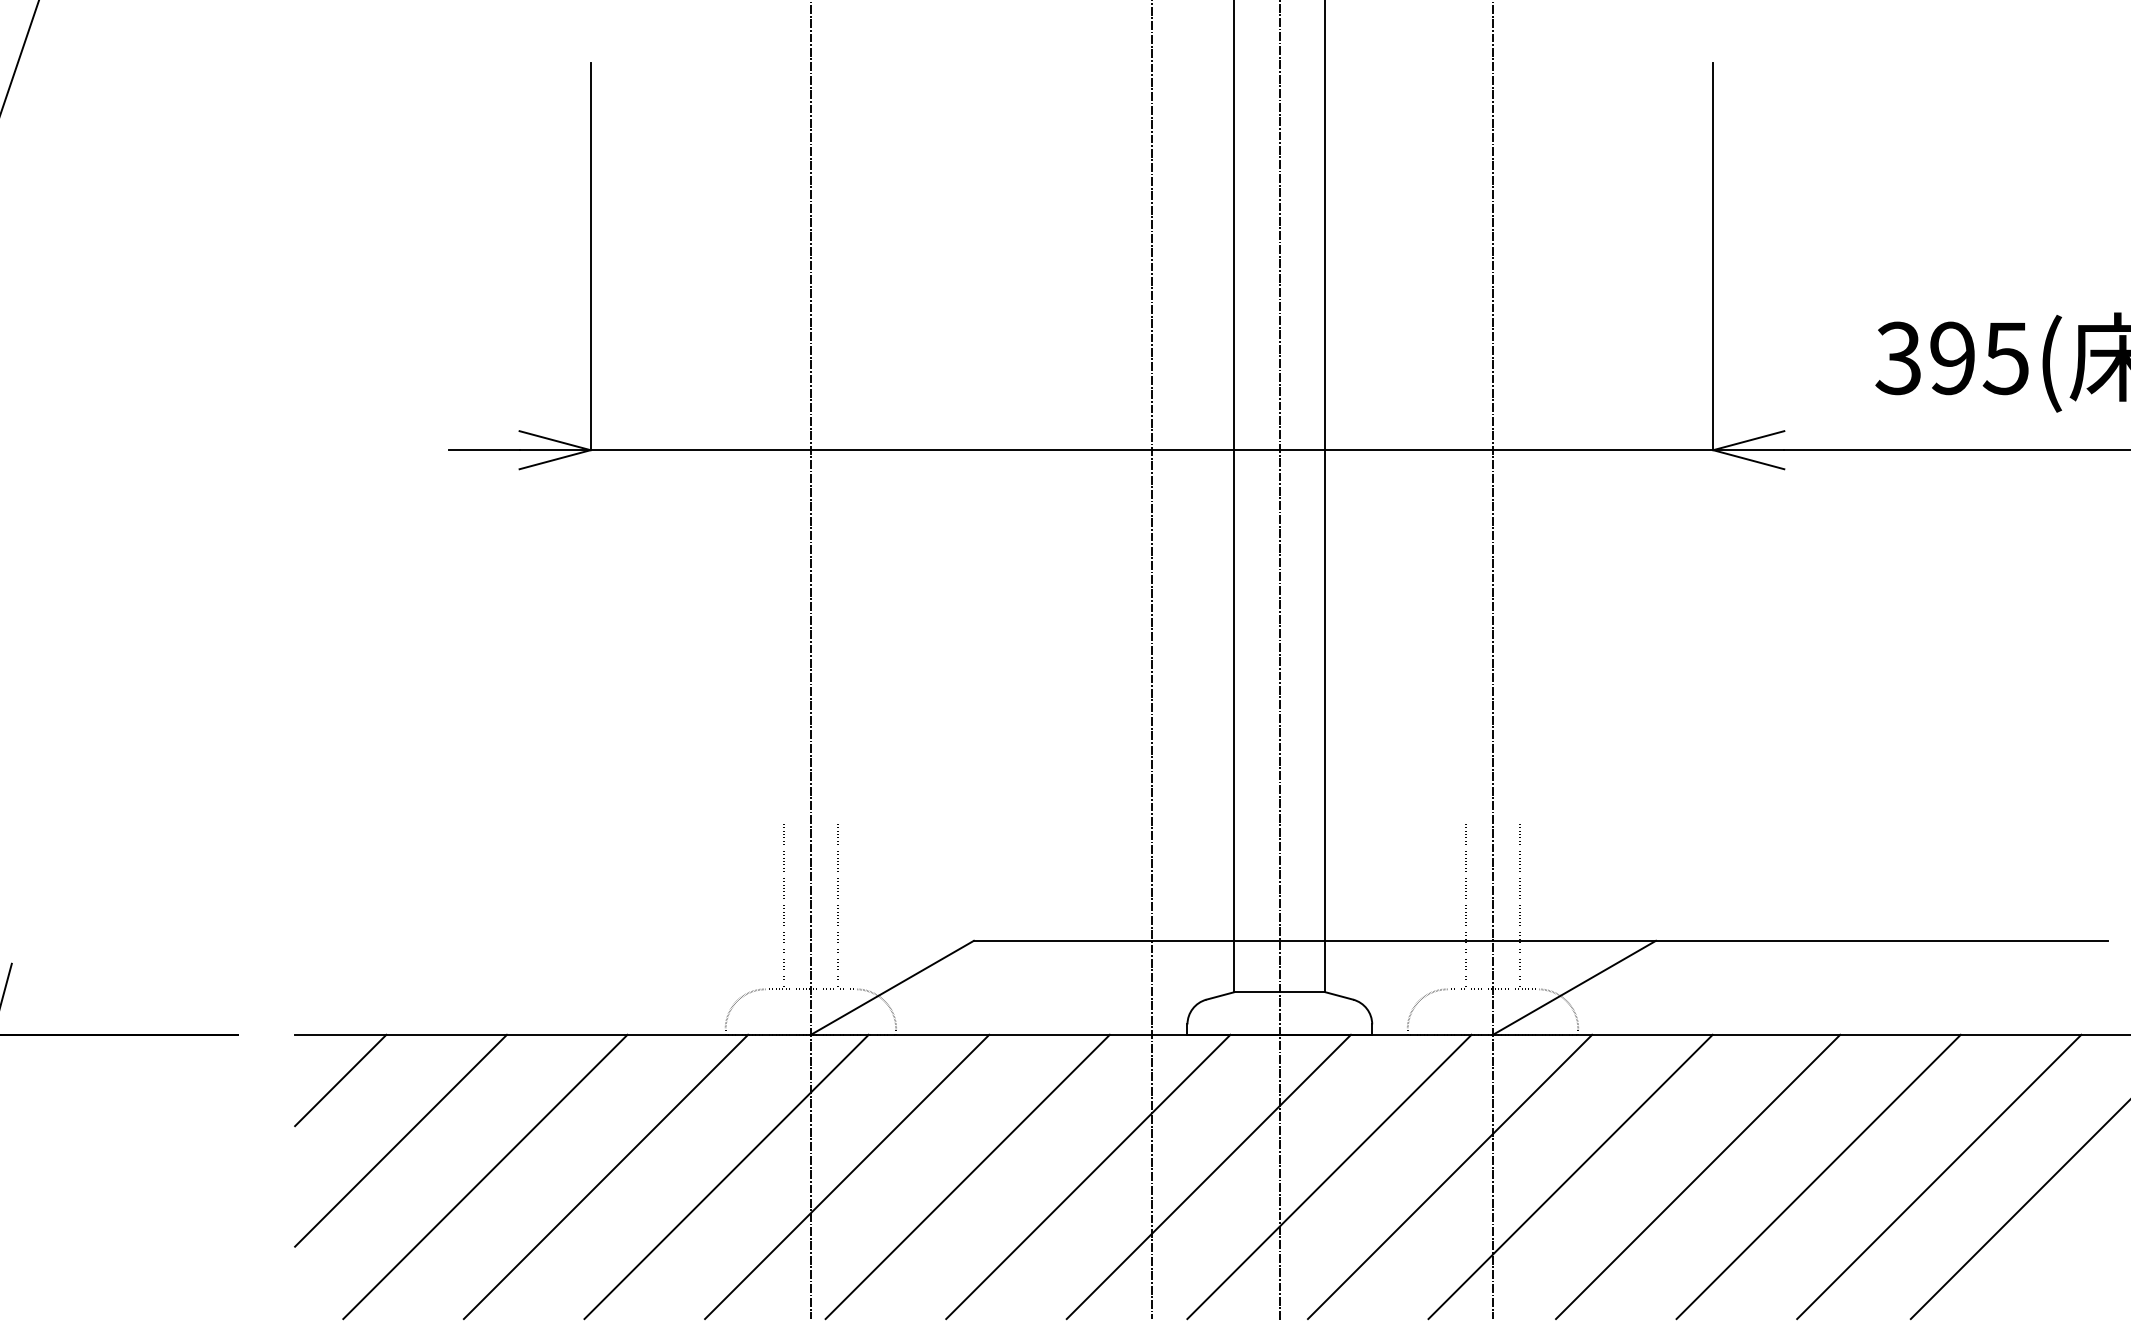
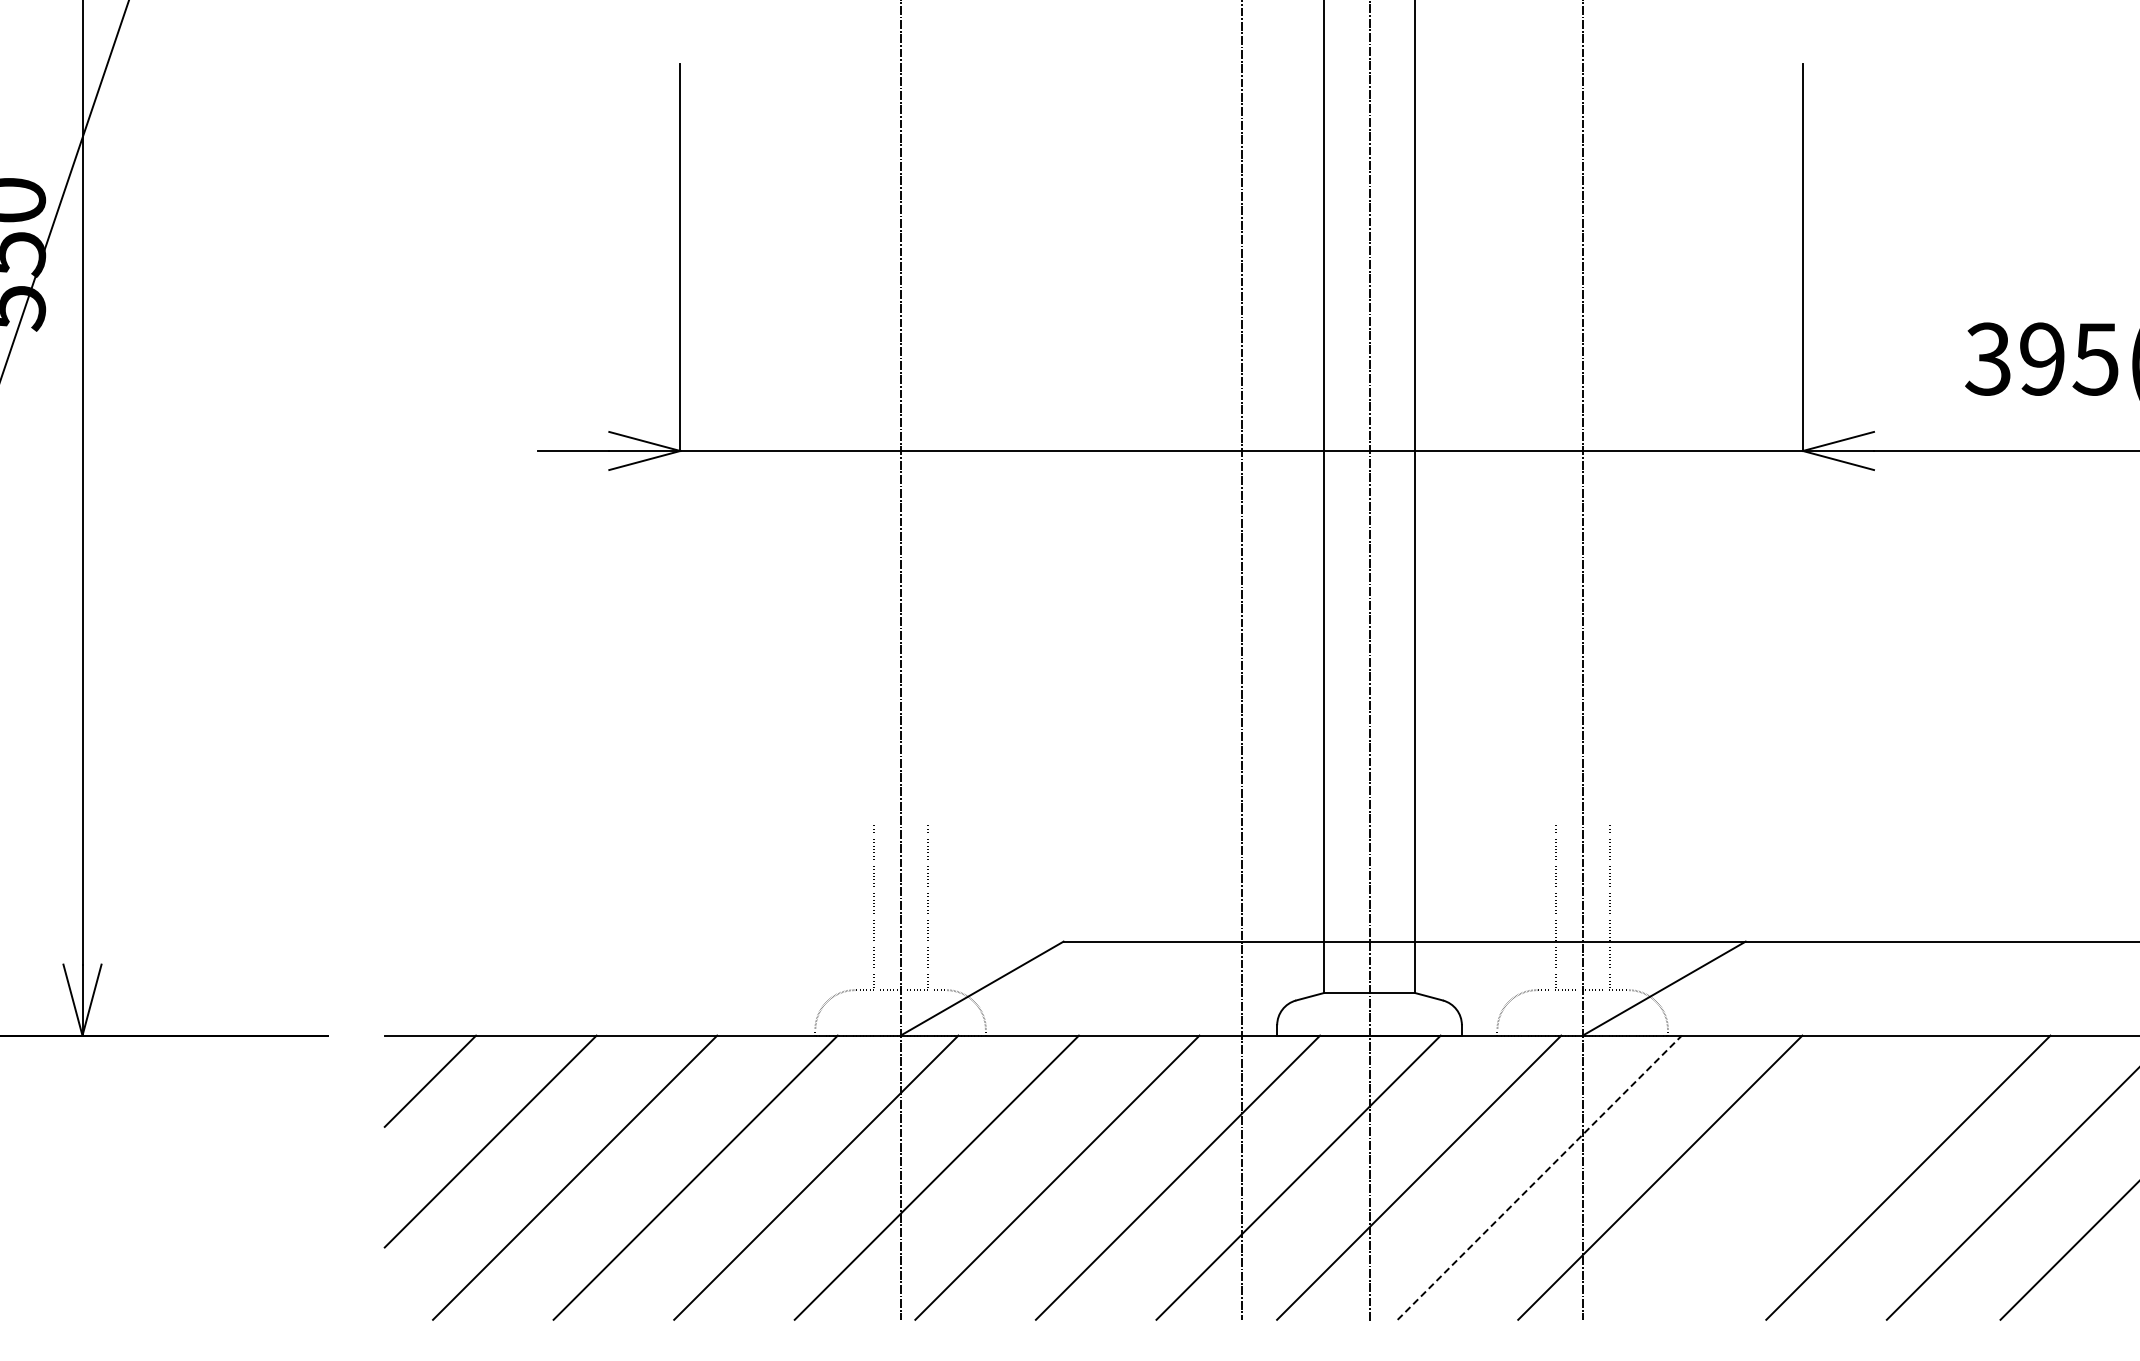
line: (1449, 1176) -> (1539, 1177), solid -> dashed
line: (1697, 1176) -> (1787, 1177), removed

